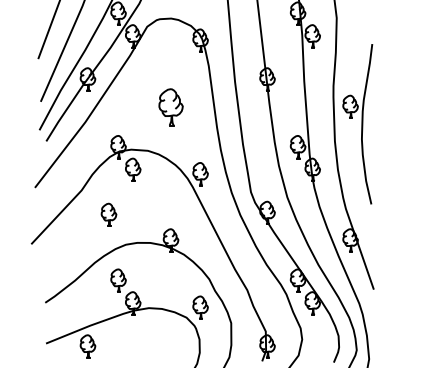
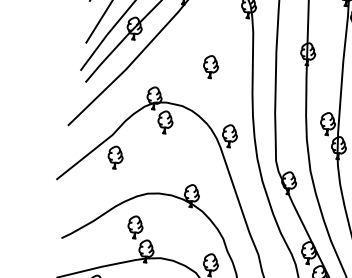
part: (170, 106) -> (210, 66), size x0.62
part: (108, 214) -> (115, 157), moved

